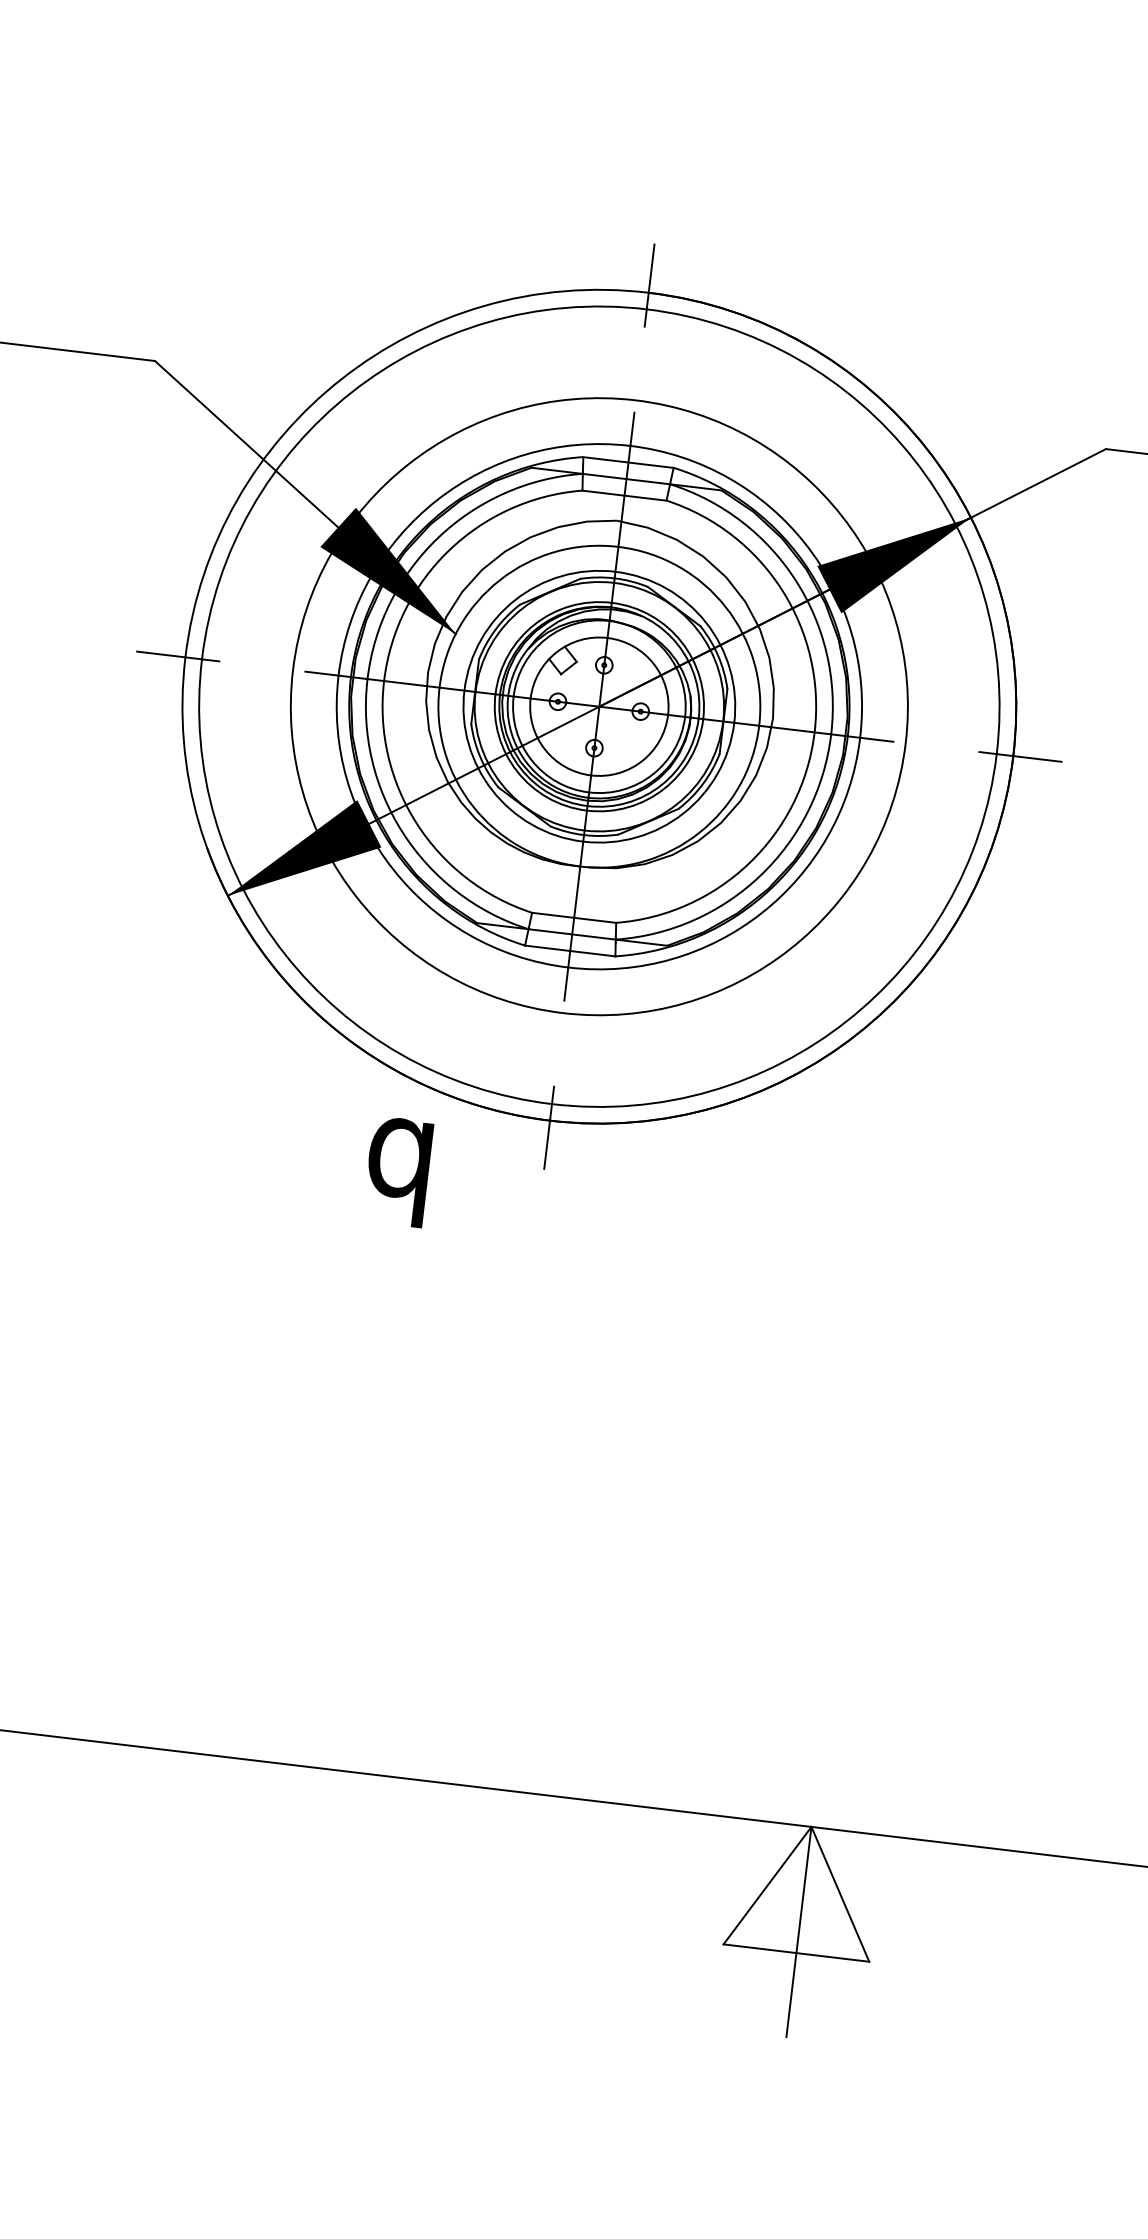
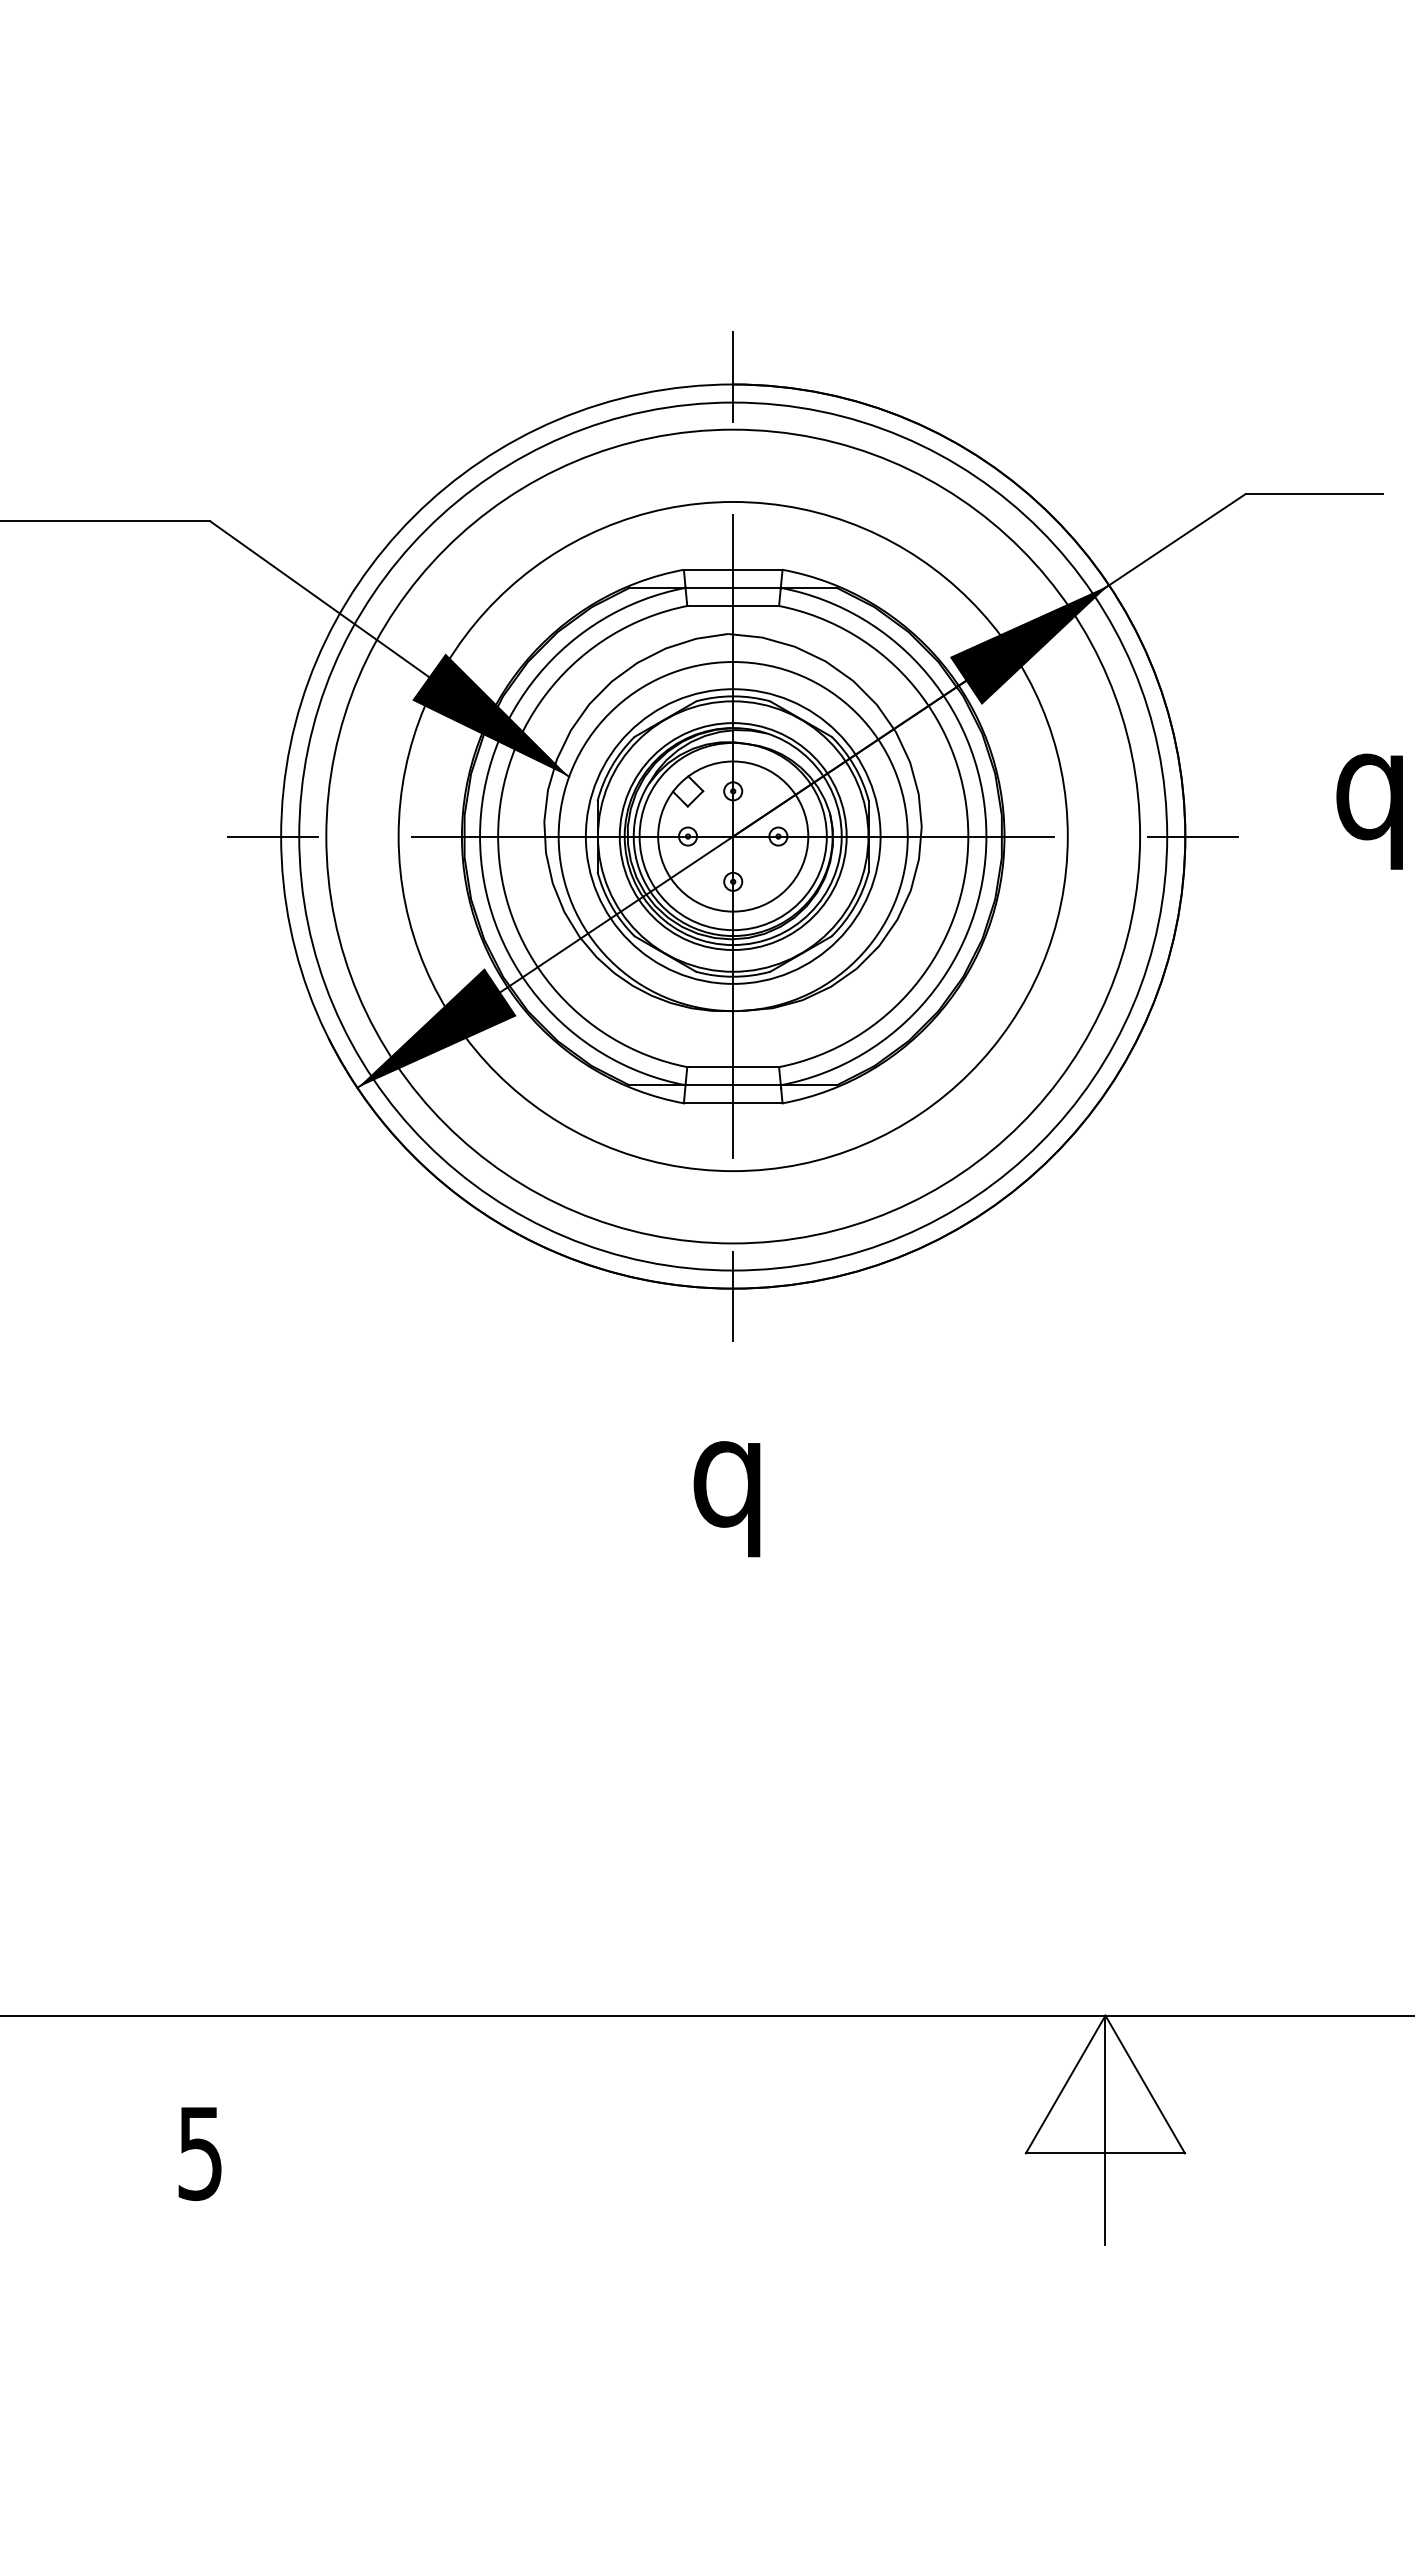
circle: (599, 706) -> (733, 836), size x1.43
text: (397, 1171) -> (726, 1499), moved

